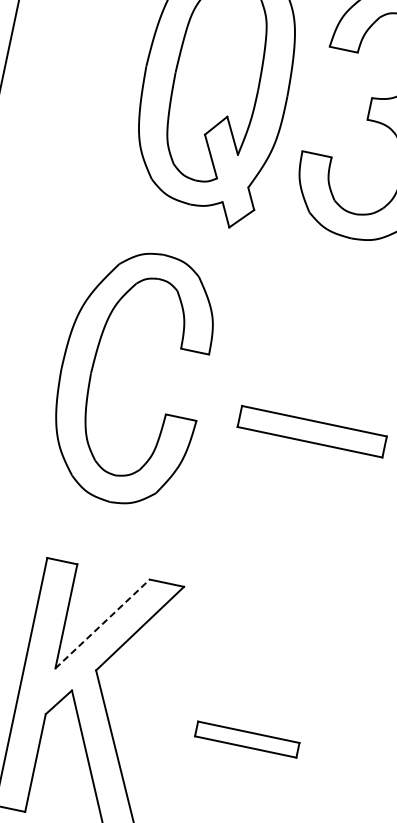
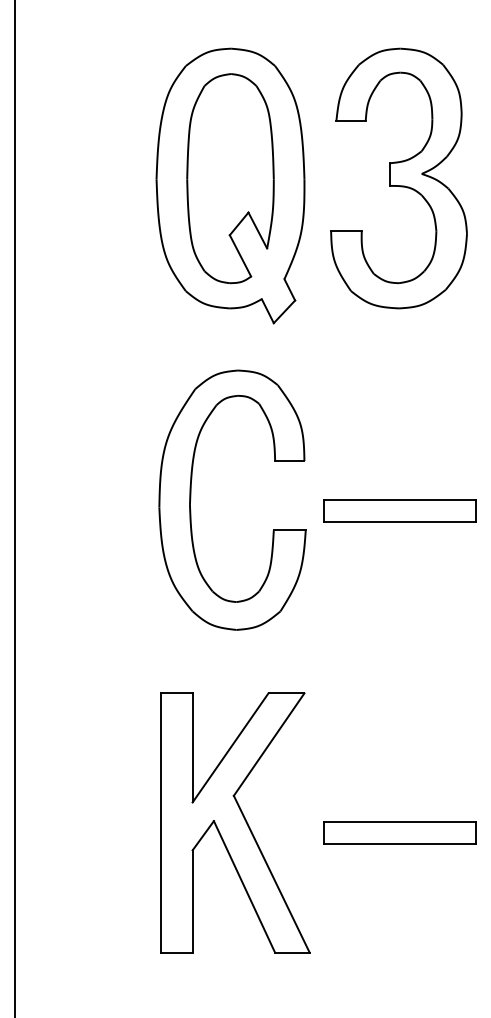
part: (93, 368) -> (191, 499), moved
line: (102, 623) -> (230, 747), dashed -> solid
part: (246, 738) -> (399, 832), size x1.43

